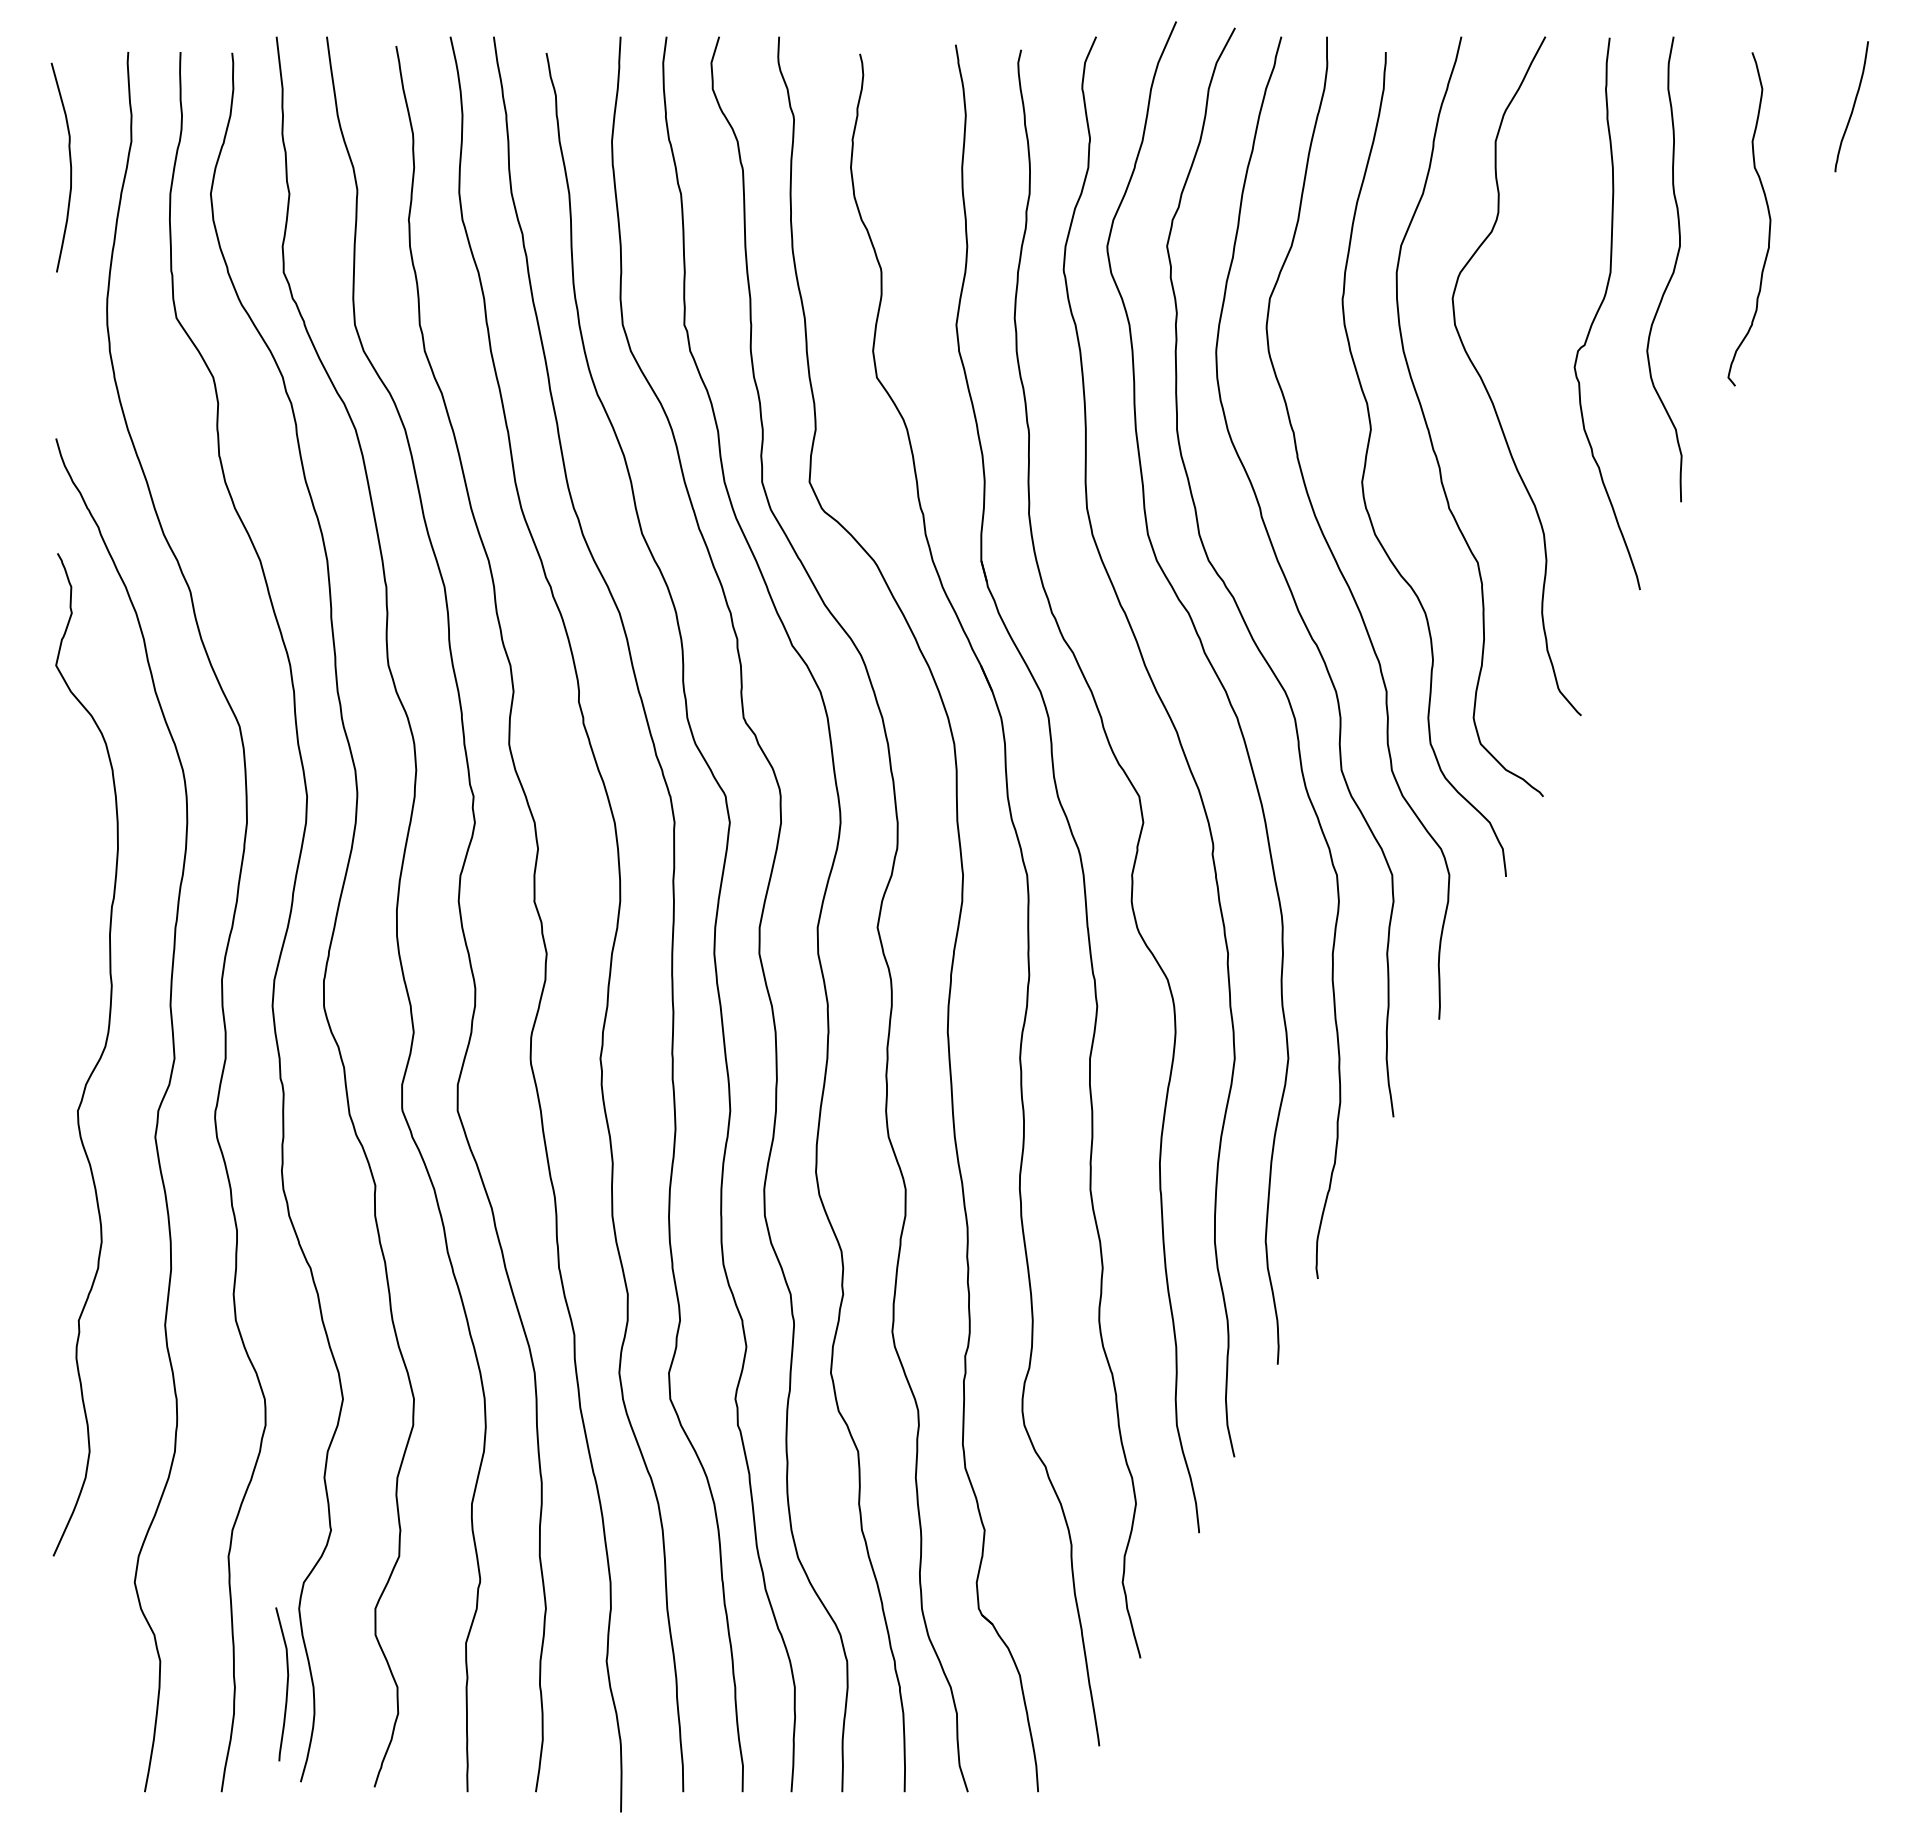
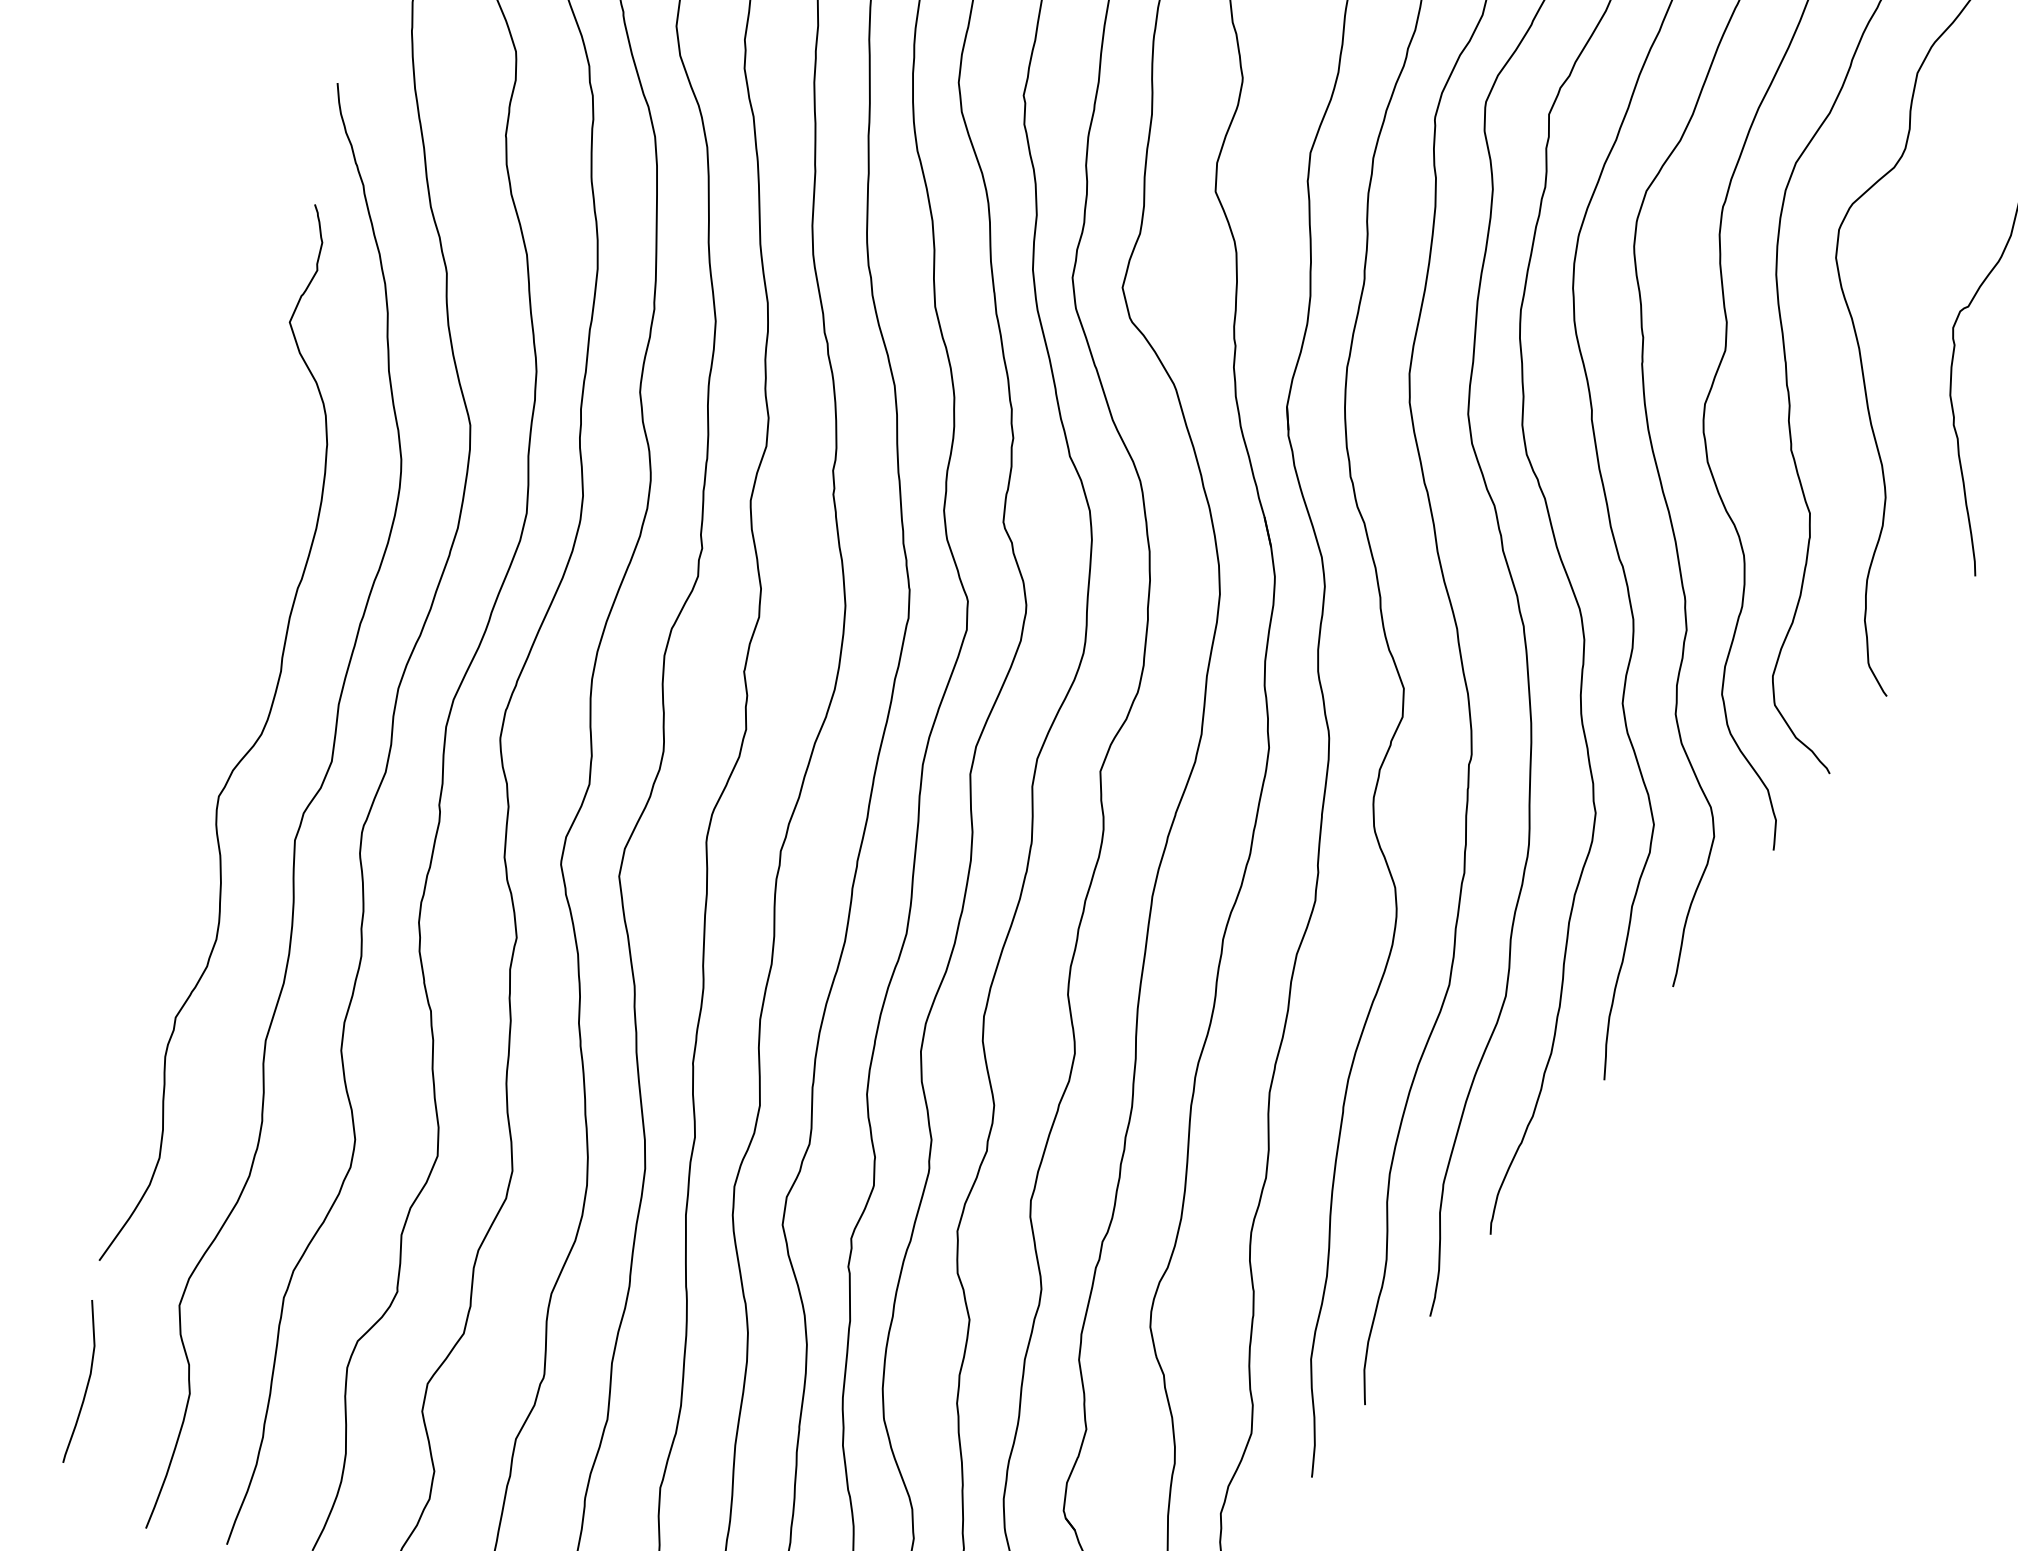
curve: (286, 1684) -> (86, 1383), moved

